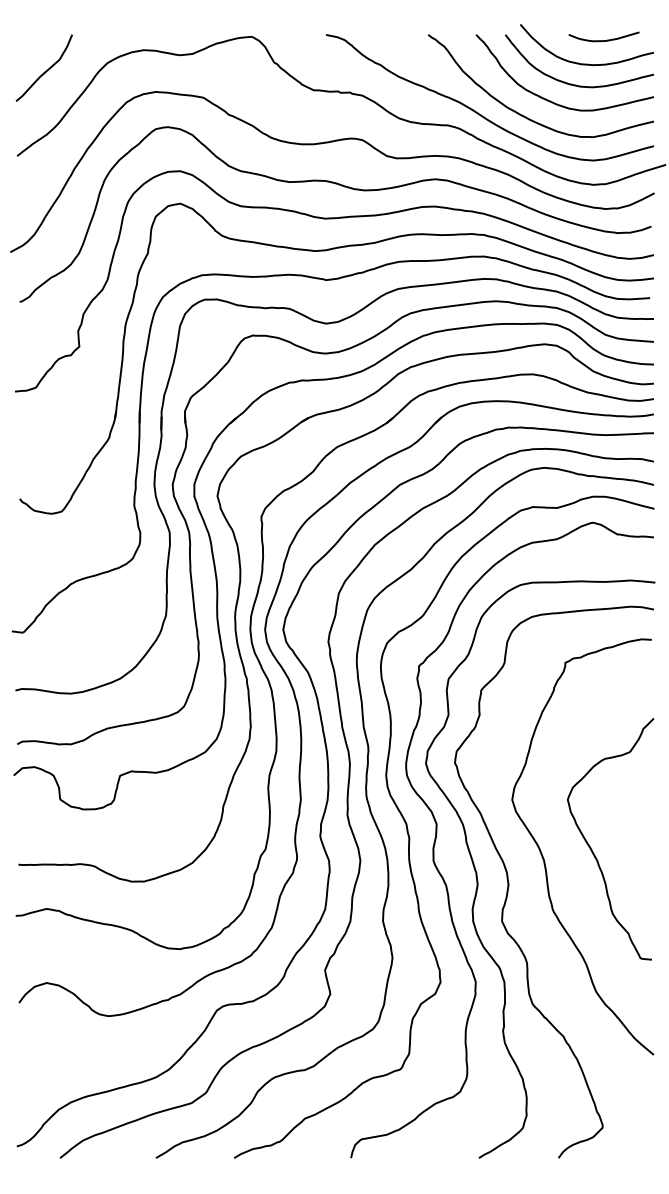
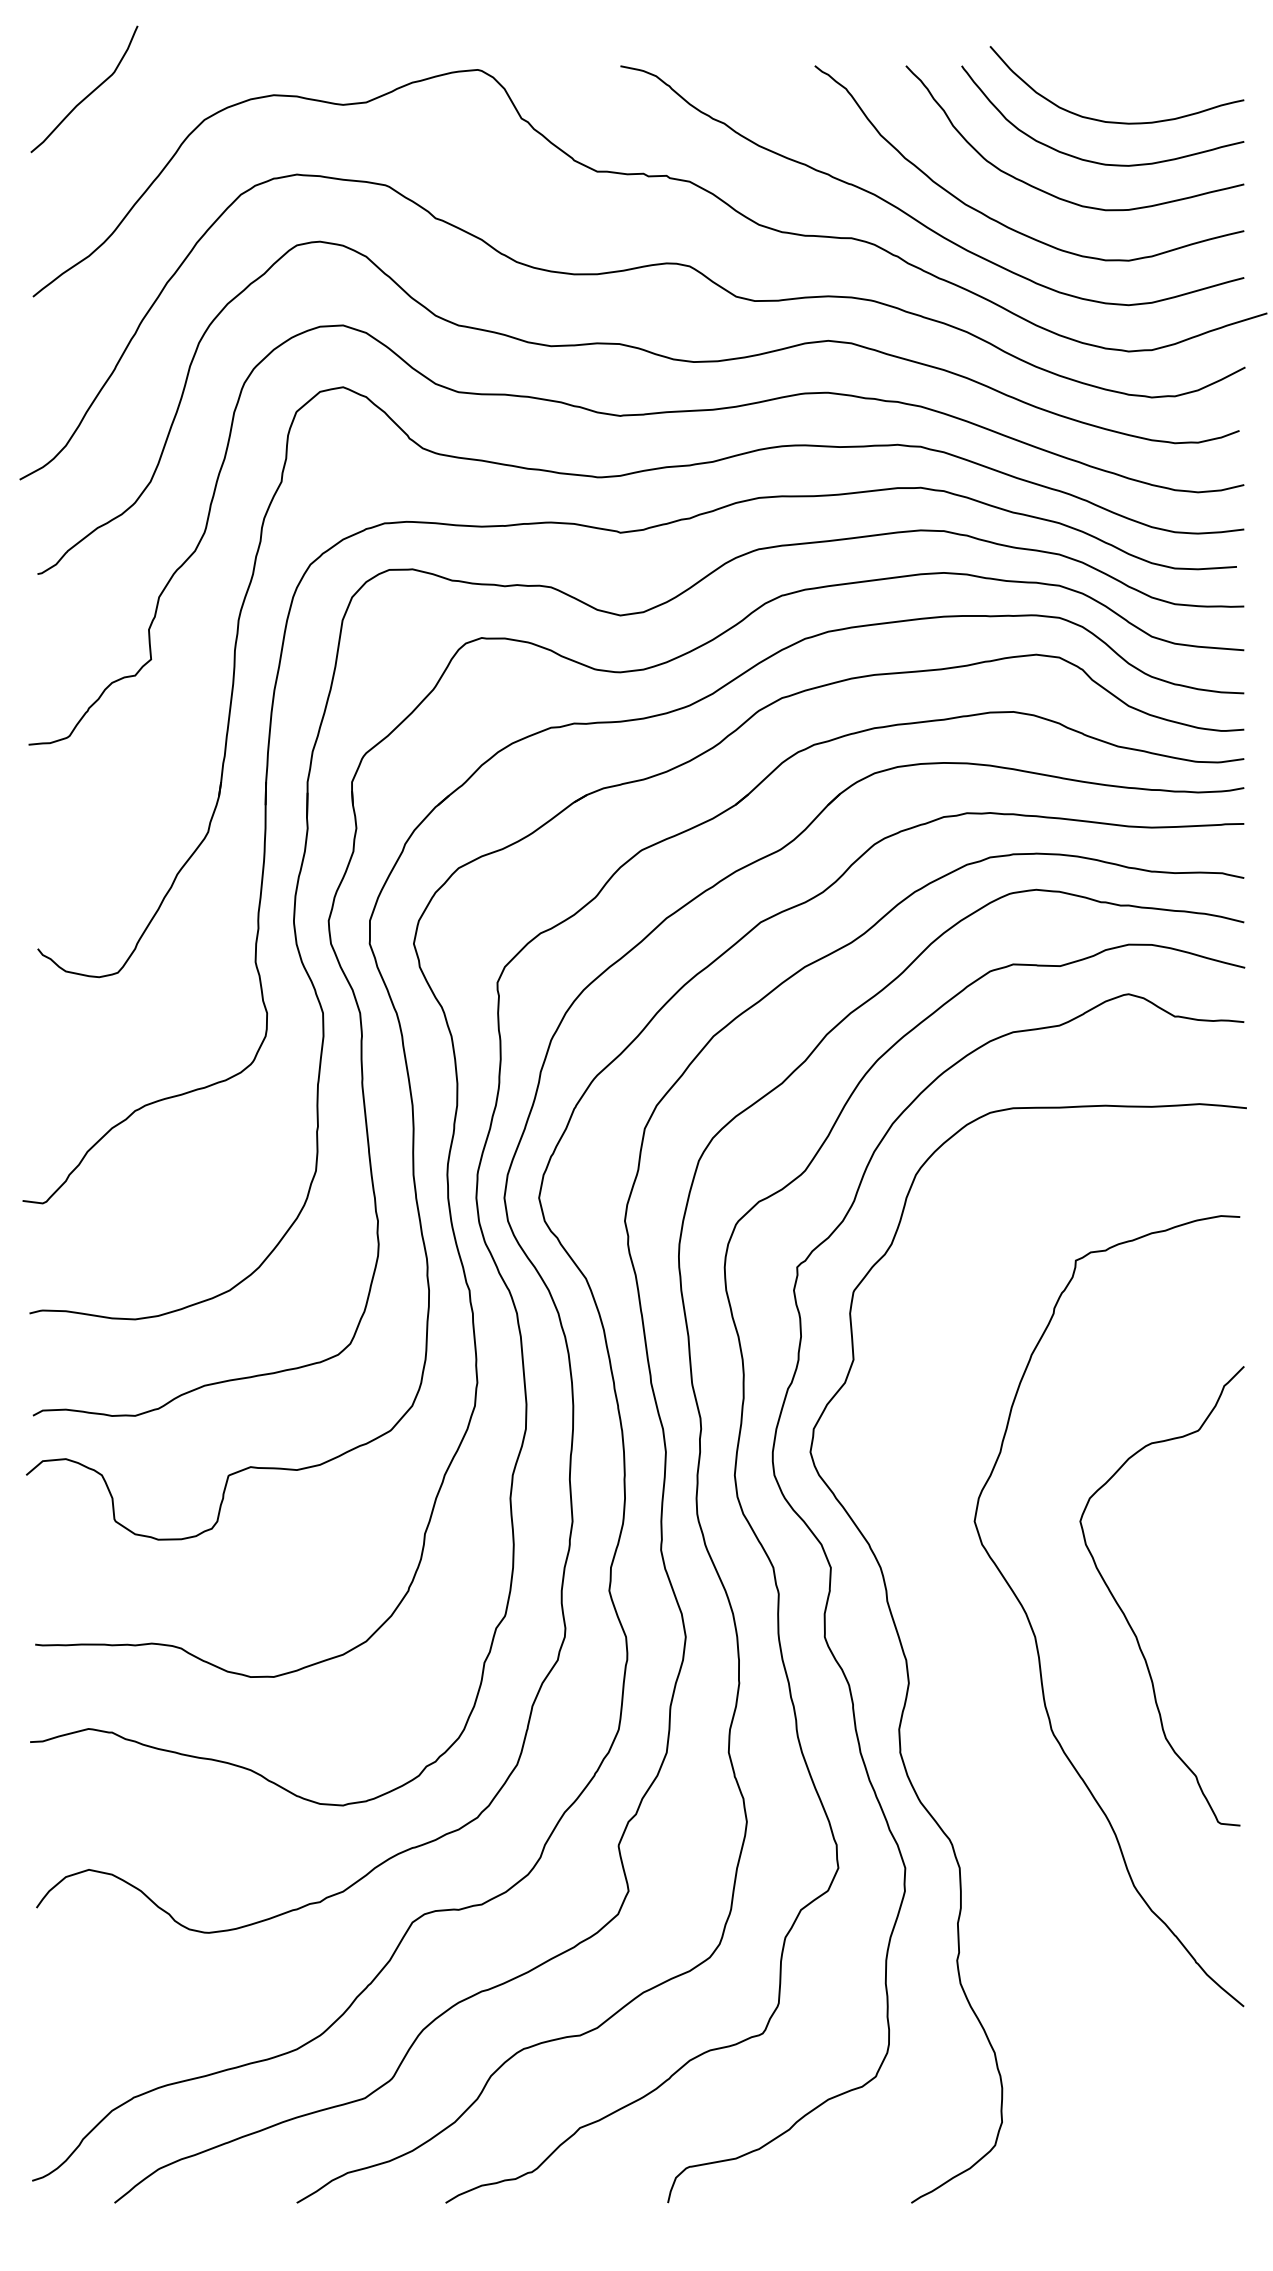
curve: (603, 40) -> (1148, 76), removed
curve: (45, 70) -> (86, 93), moved
curve: (509, 882) -> (969, 1678), removed

